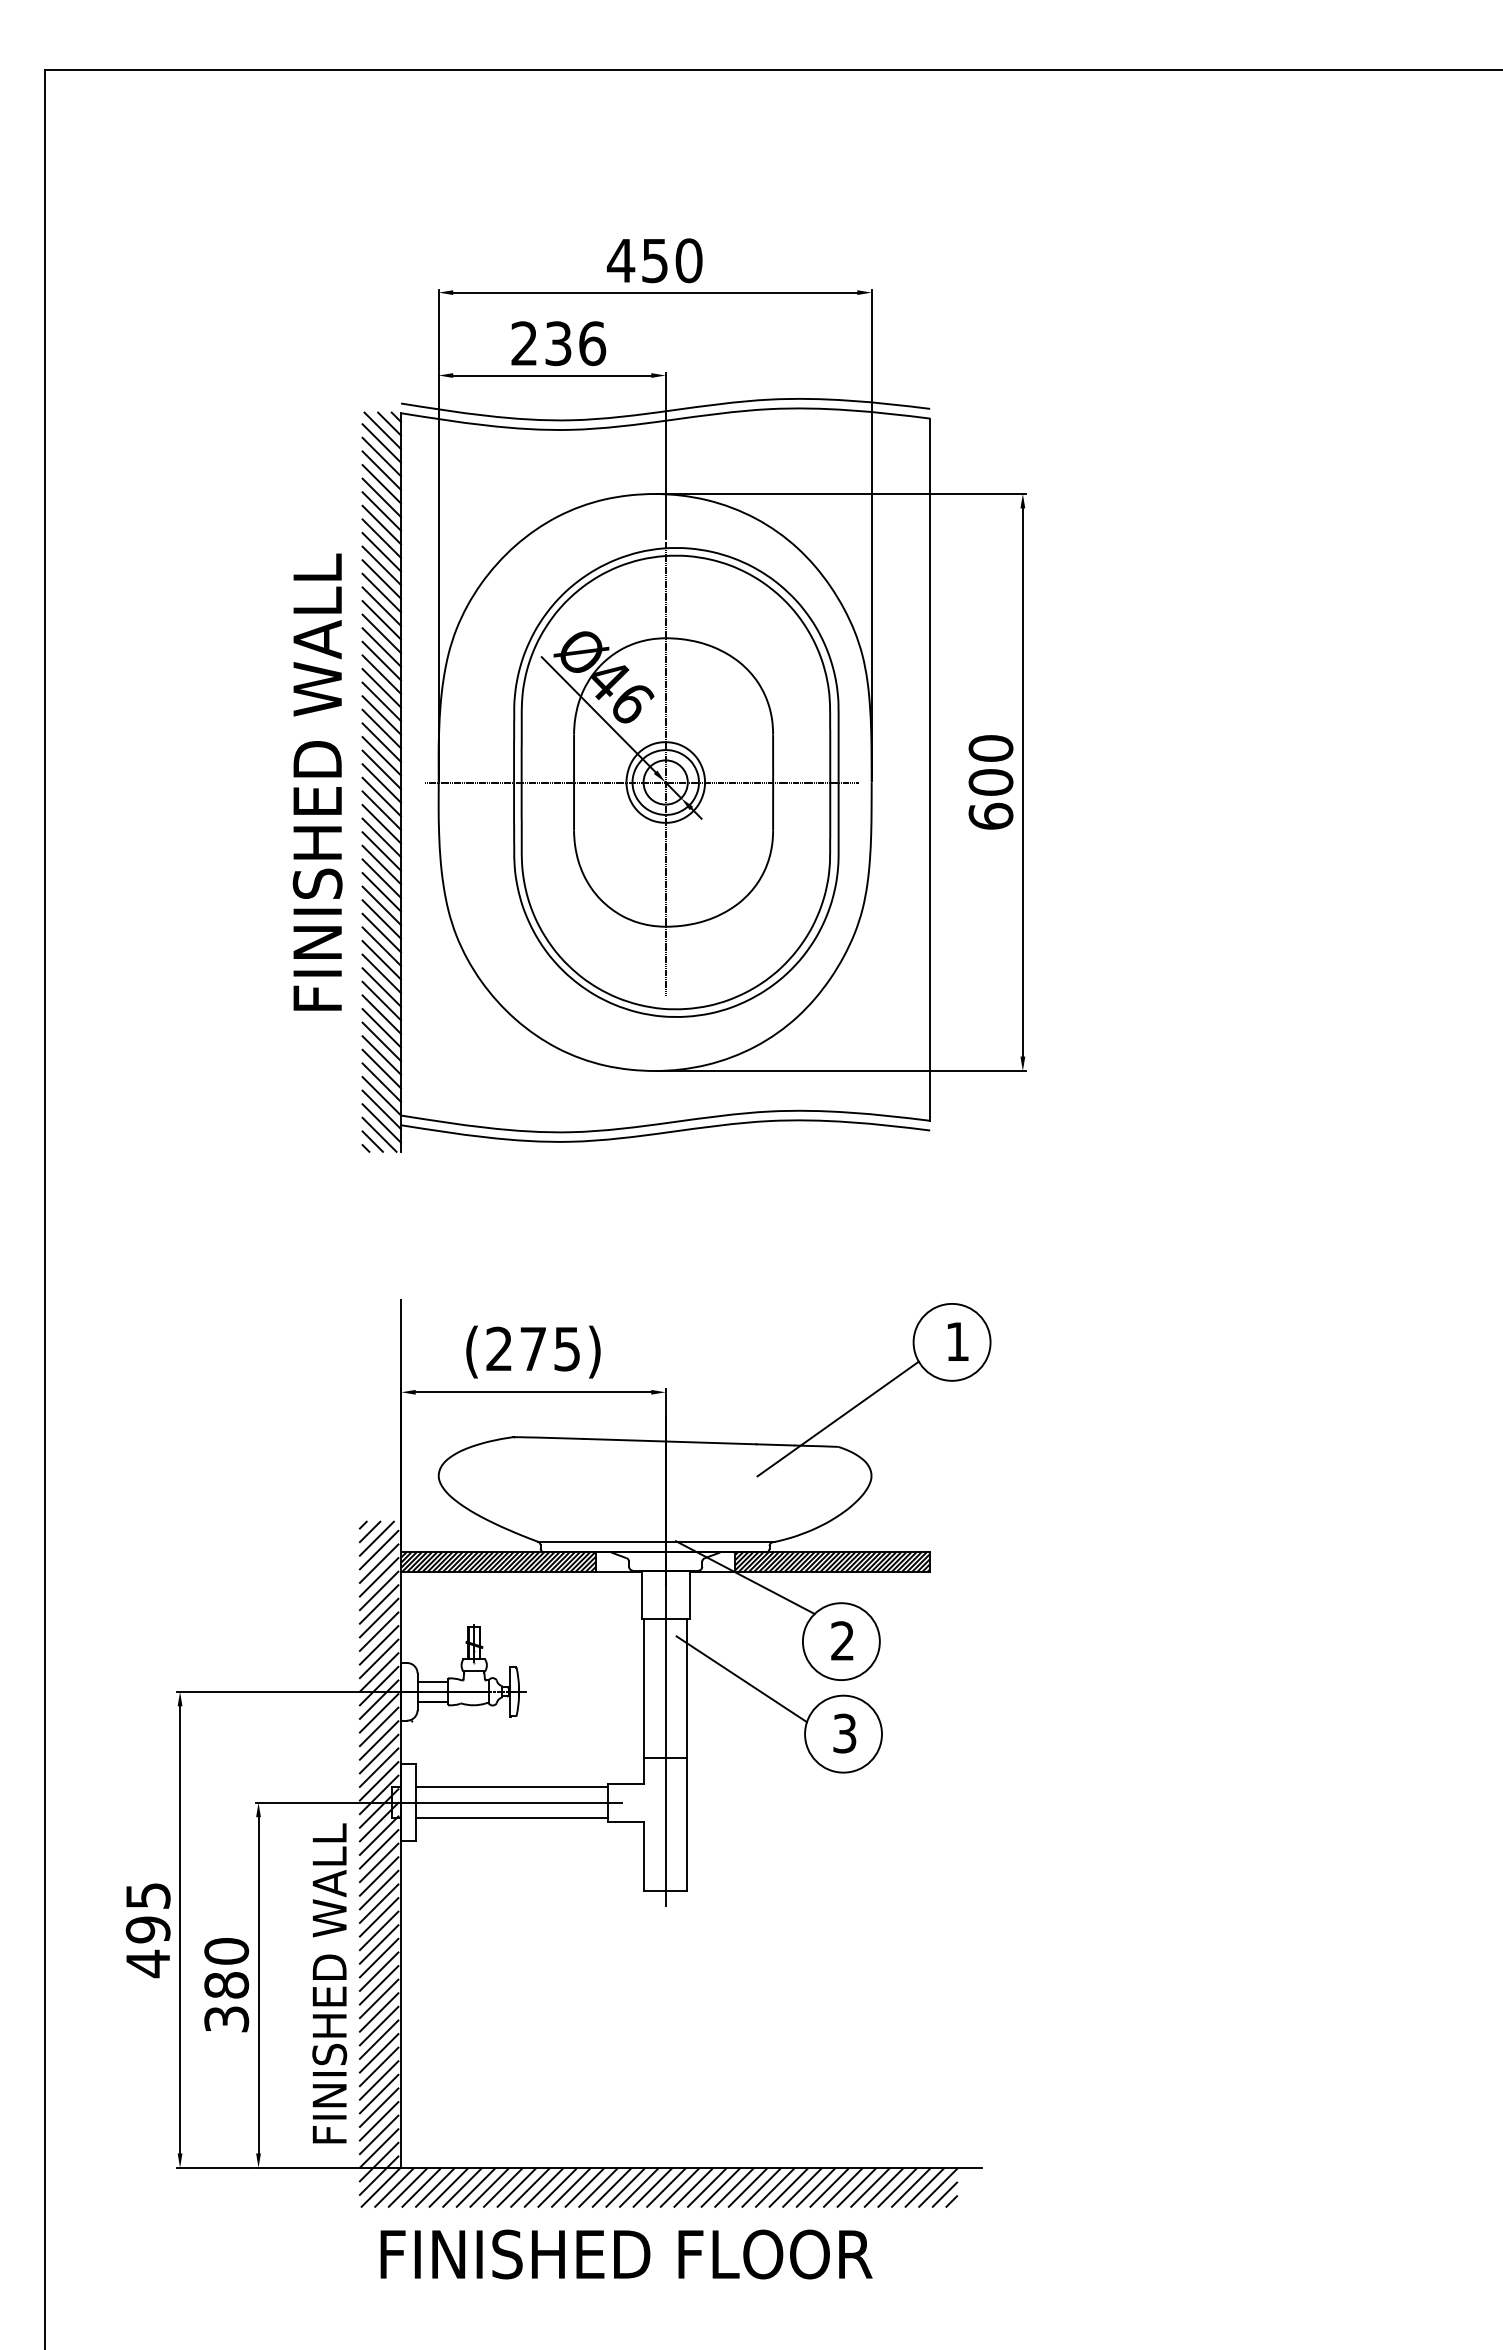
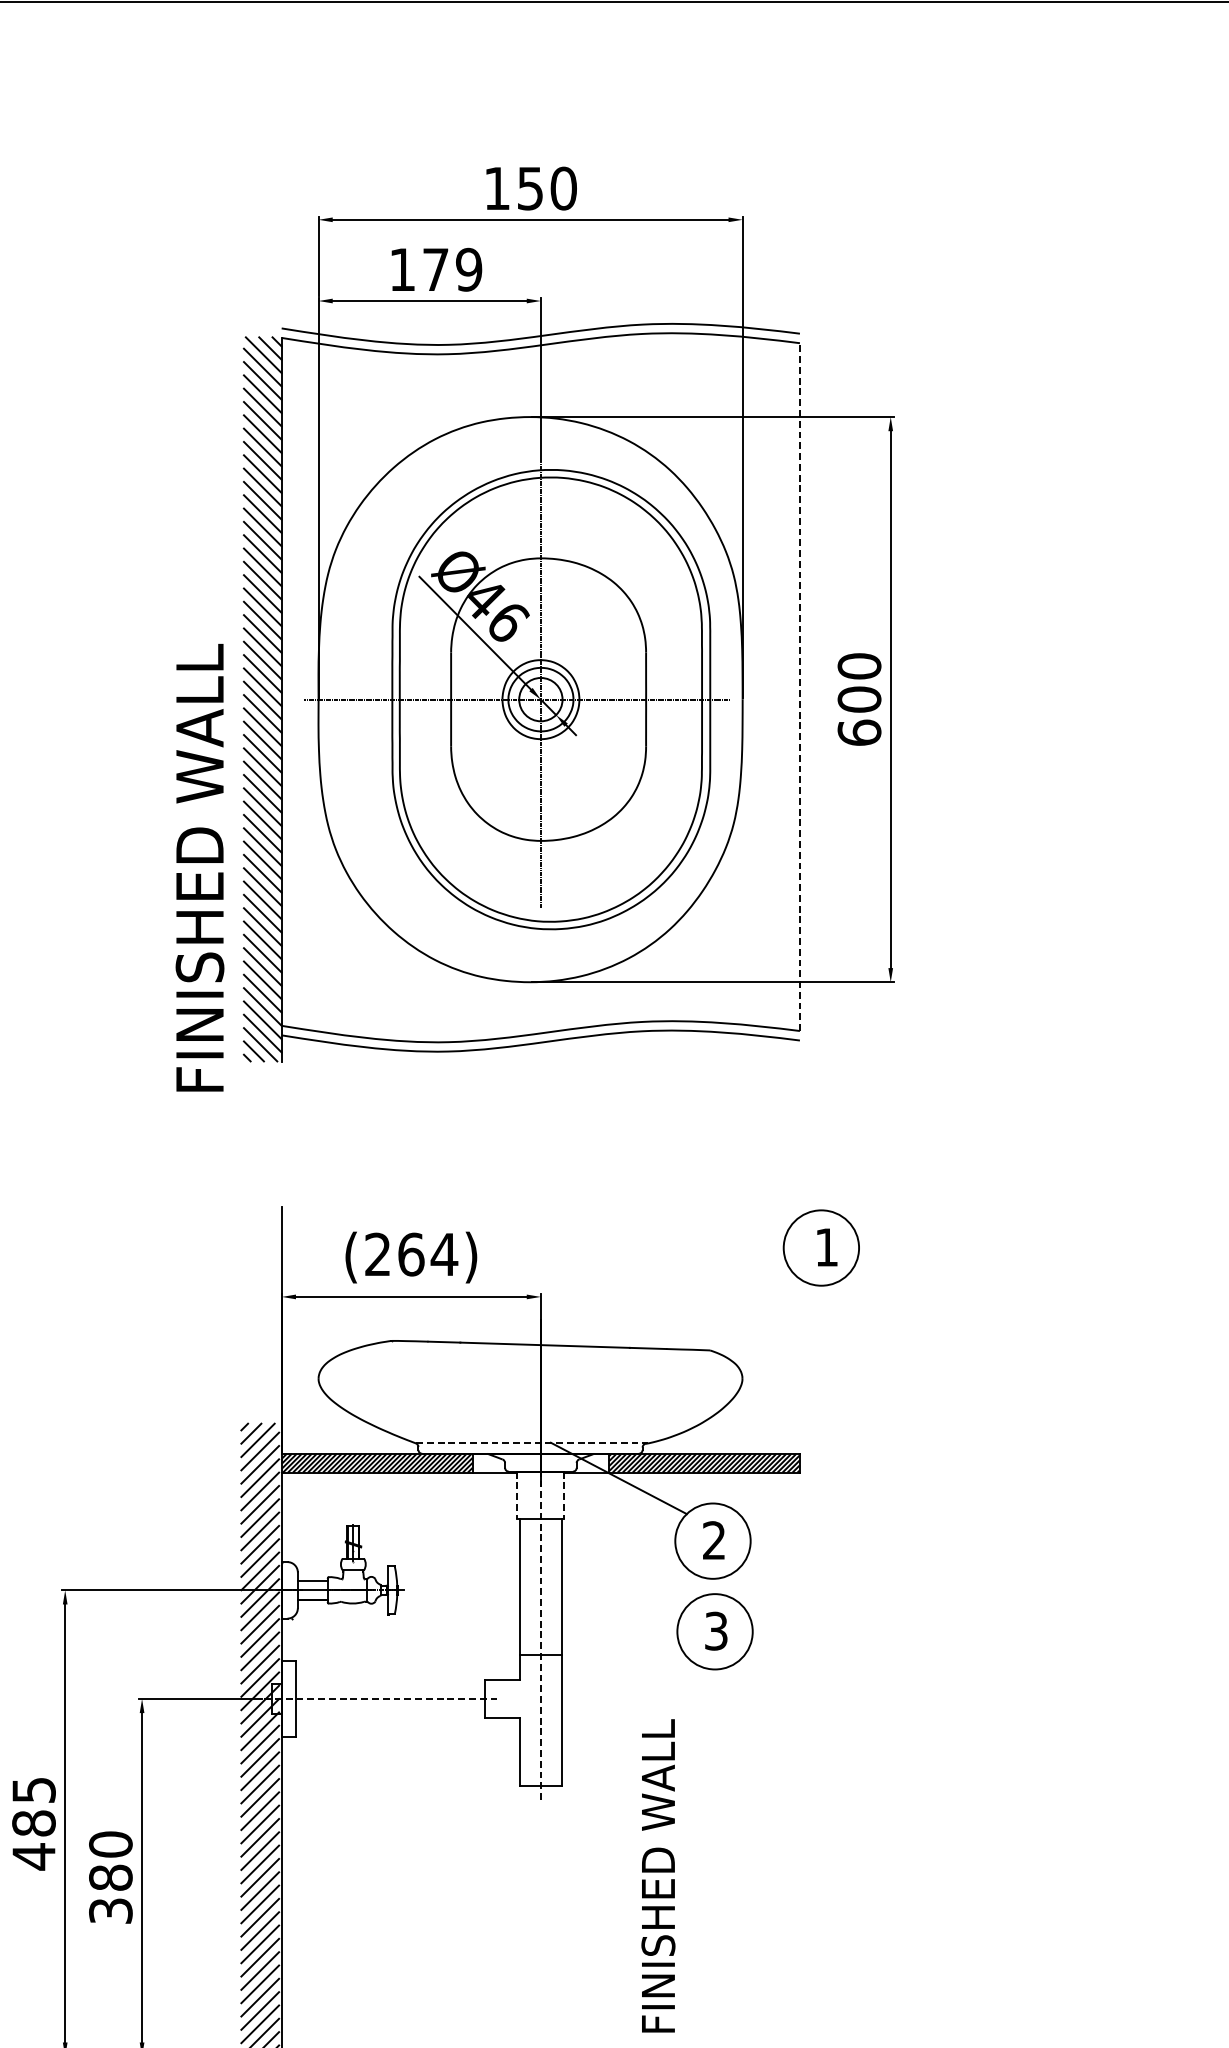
text: (620, 260) -> (496, 188), 450 -> 150
text: (558, 343) -> (435, 269), 236 -> 179
line: (930, 769) -> (800, 686), solid -> dashed
text: (317, 781) -> (199, 867), moved
text: (550, 1348) -> (428, 1254), (275) -> (264)
line: (837, 1418) -> (709, 1322), removed
line: (657, 1541) -> (532, 1443), solid -> dashed
line: (641, 1595) -> (517, 1495), solid -> dashed
line: (689, 1595) -> (564, 1495), solid -> dashed
line: (741, 1679) -> (615, 1578), removed
line: (665, 1734) -> (540, 1632), solid -> dashed
line: (511, 1787) -> (389, 1684), removed
line: (502, 1802) -> (381, 1698), solid -> dashed
line: (511, 1818) -> (389, 1714), removed
text: (148, 1929) -> (34, 1823), 495 -> 485
text: (329, 1983) -> (658, 1876), moved

